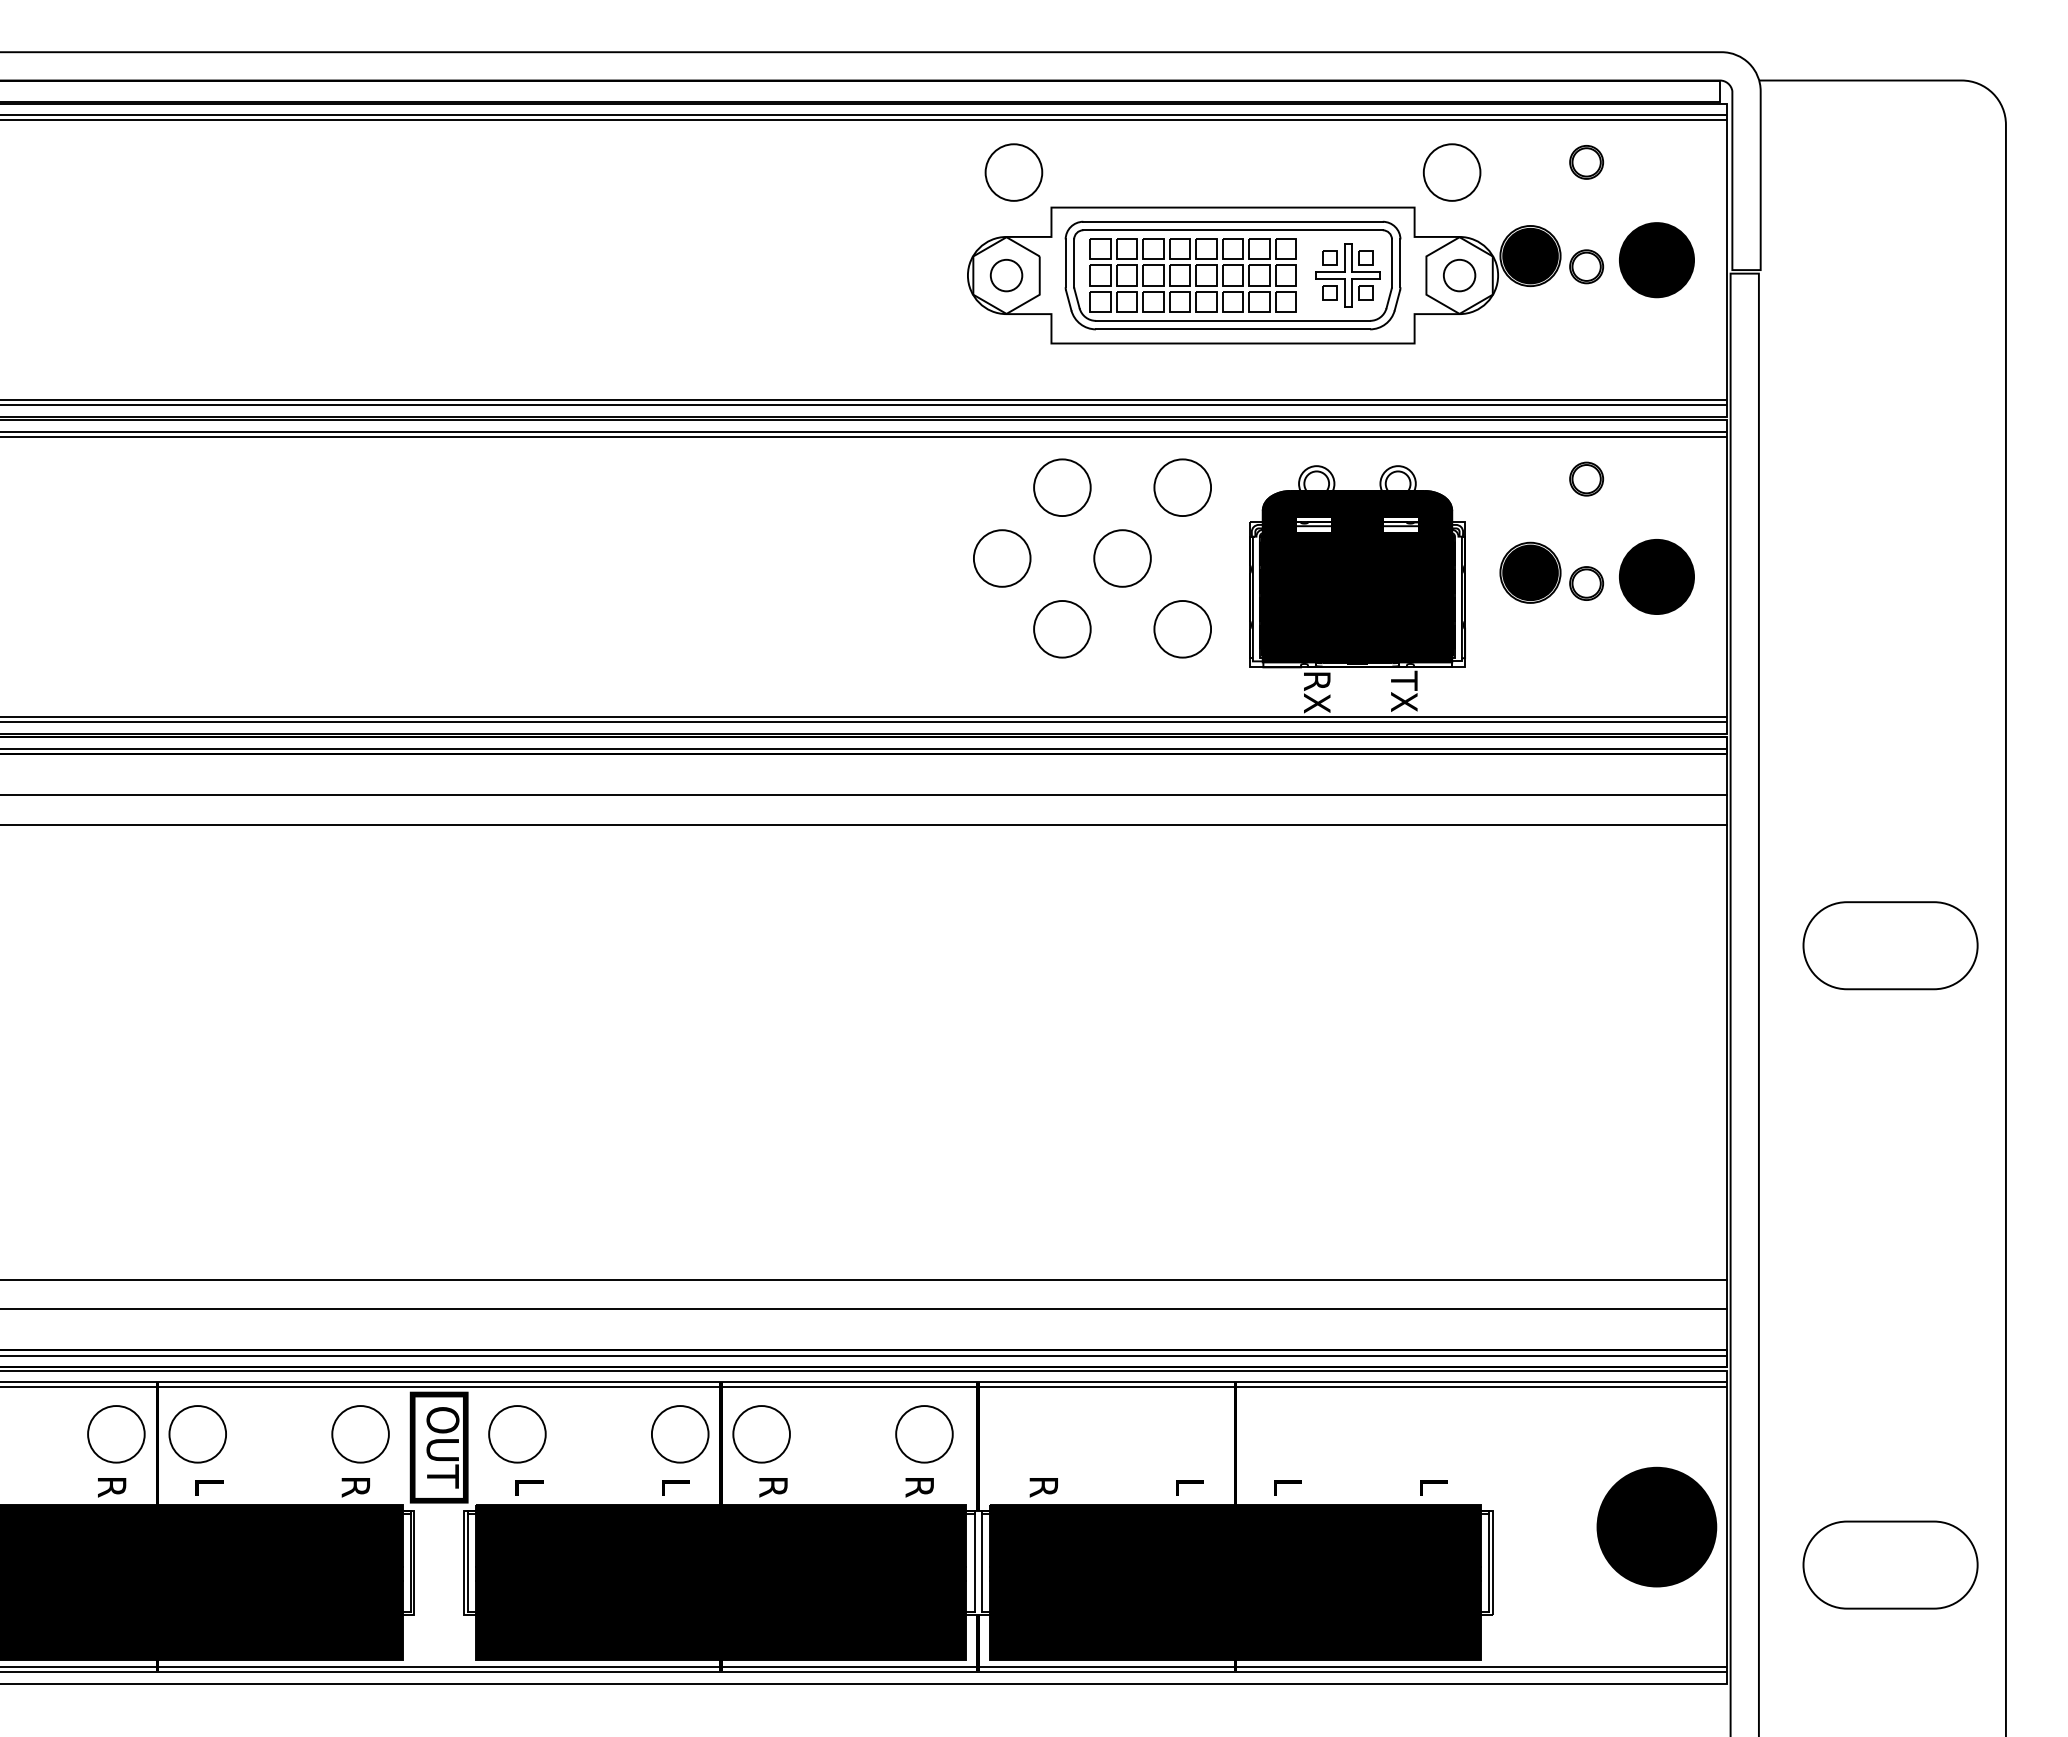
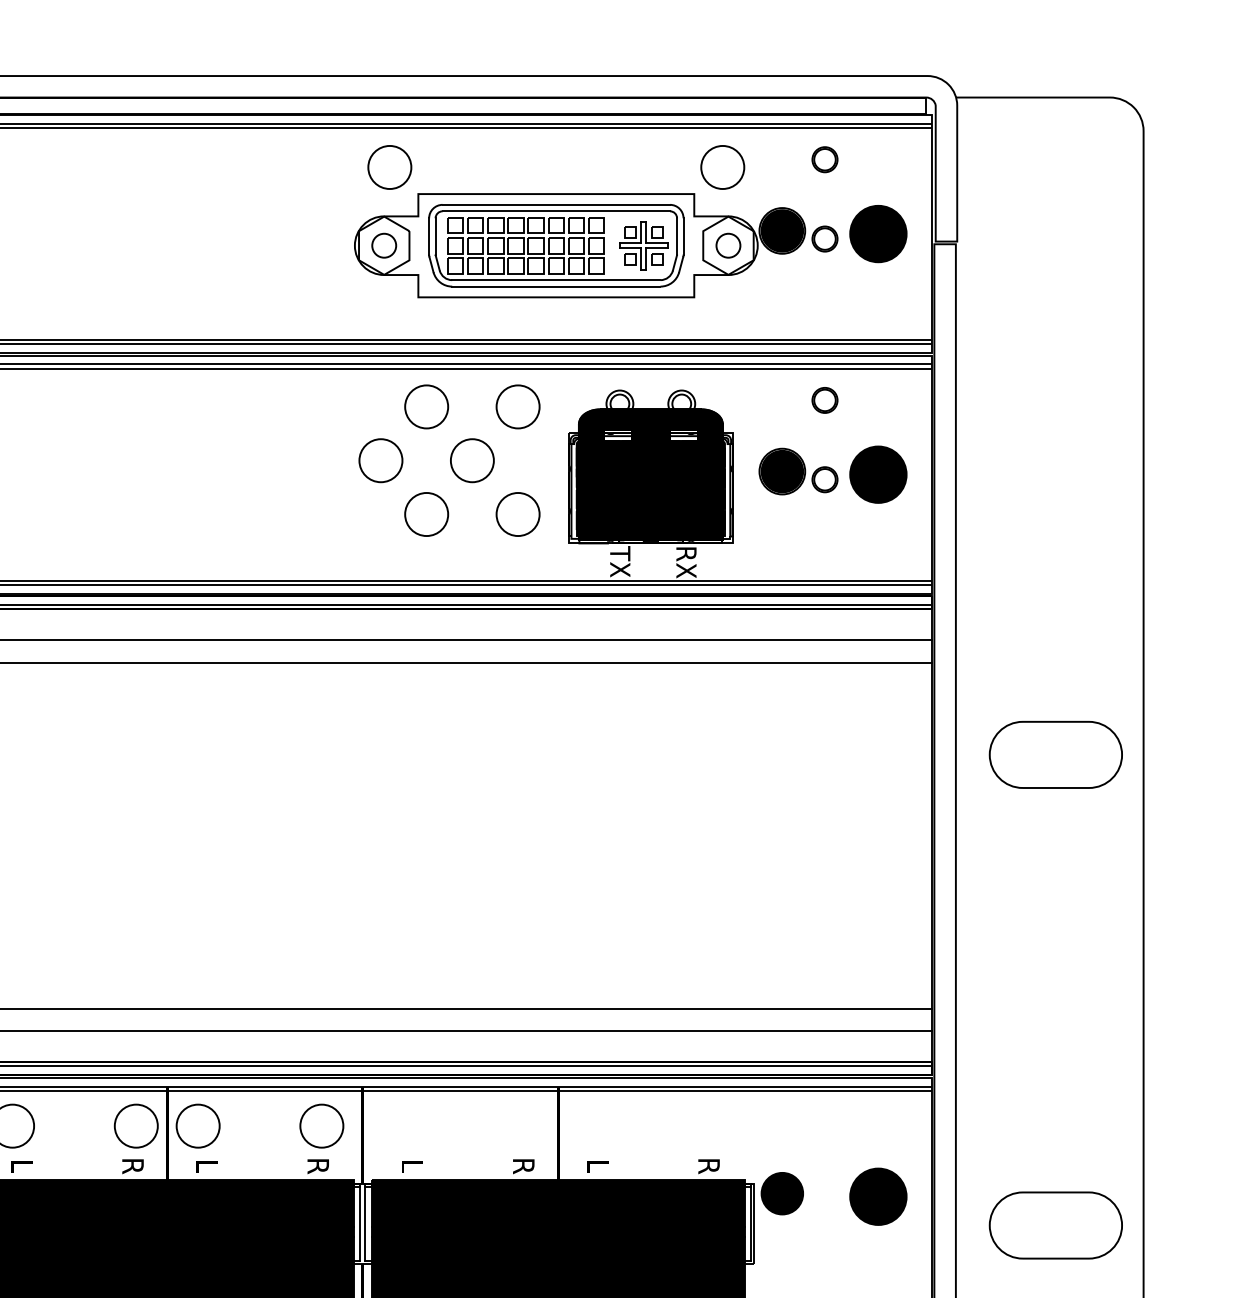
text: (1317, 691) -> (620, 561), RX -> TX
text: (1404, 691) -> (686, 561), TX -> RX
text: (675, 1487) -> (132, 1166), L -> R
text: (773, 1487) -> (207, 1166), R -> L
text: (1043, 1487) -> (412, 1166), R -> L
text: (1190, 1487) -> (524, 1166), L -> R
text: (1434, 1487) -> (709, 1166), L -> R
part: (1530, 1523) -> (782, 1193), added
part: (1656, 1527) -> (878, 1196), size x0.62

